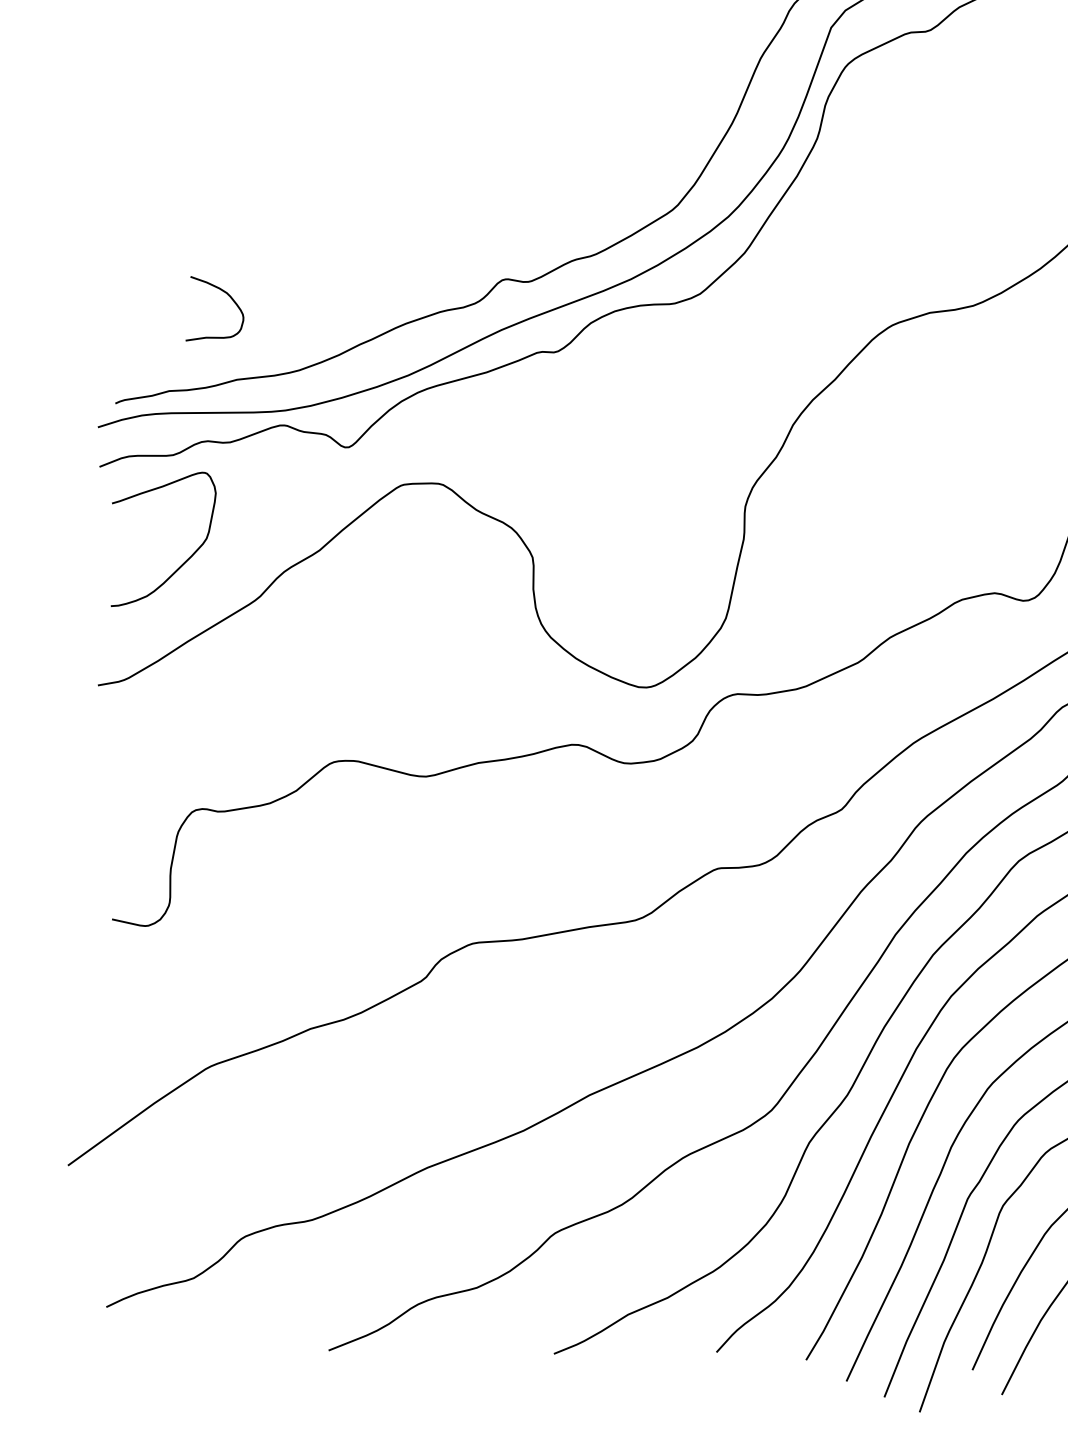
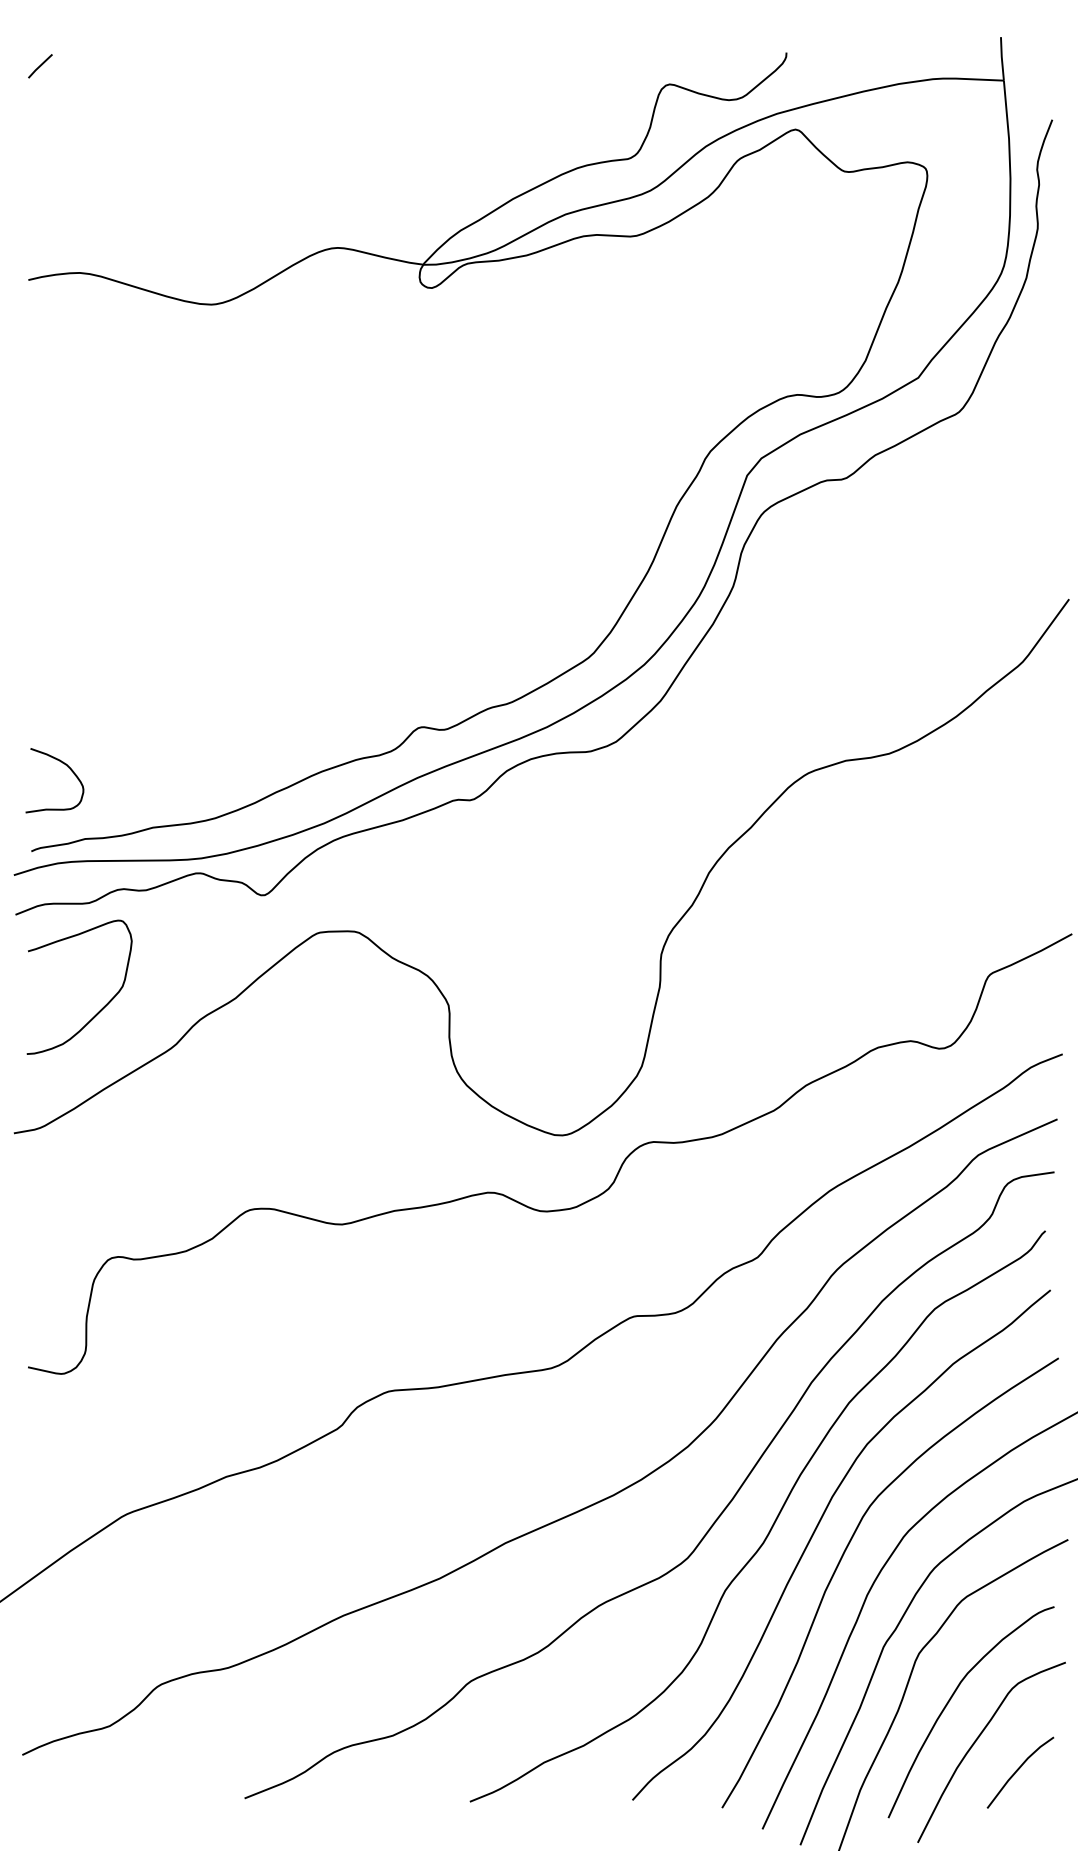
curve: (225, 293) -> (65, 765), moved

